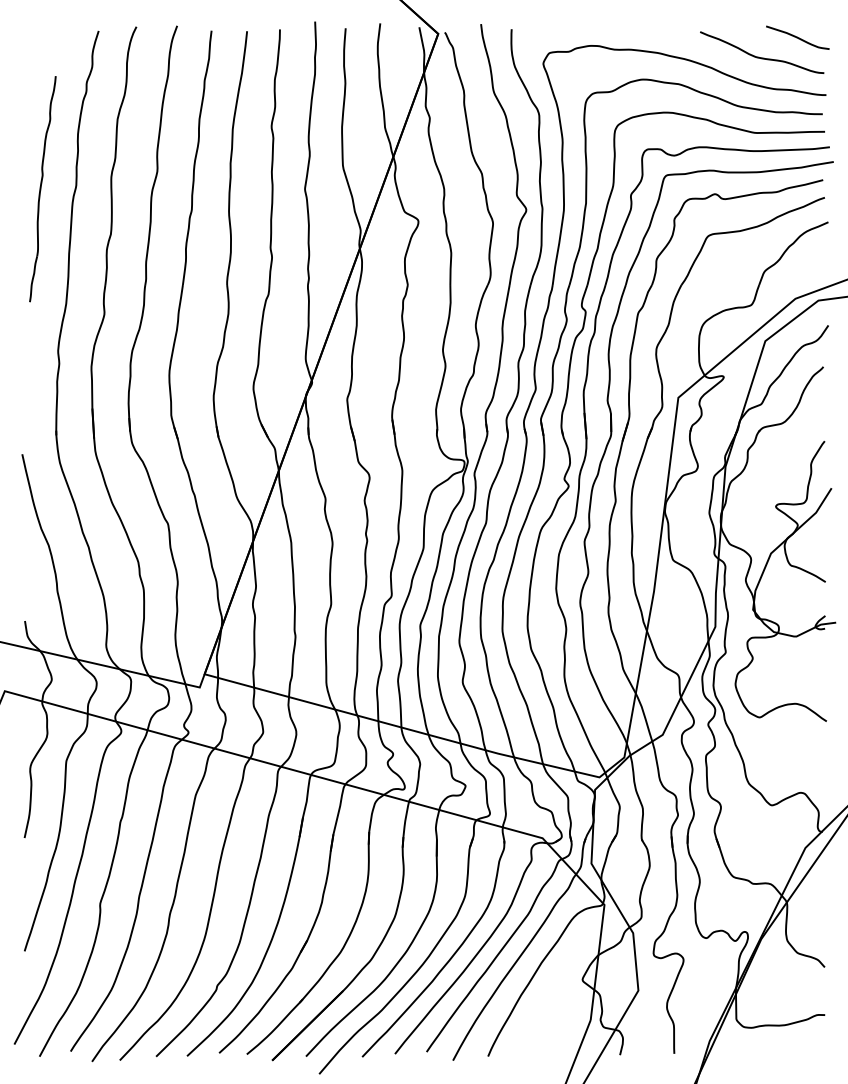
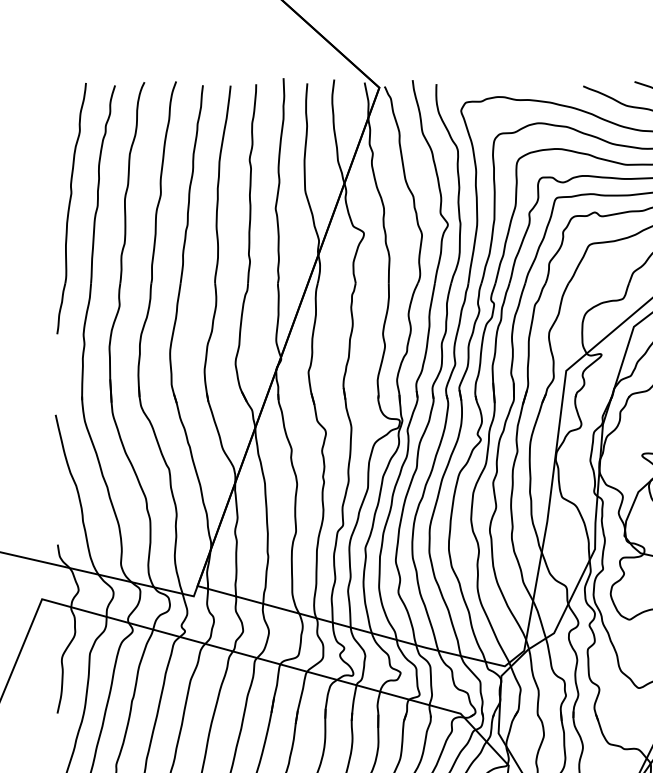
part: (42, 188) -> (71, 208), size x1.43

